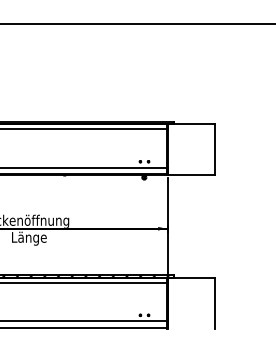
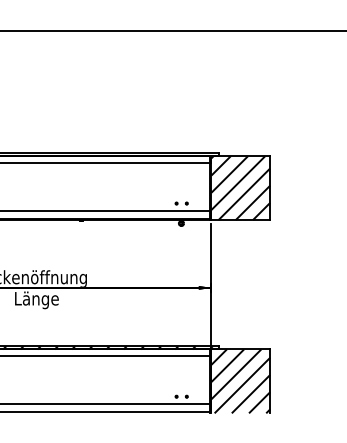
hatch: (191, 149) -> (240, 188), added
hatch: (191, 302) -> (240, 380), added

